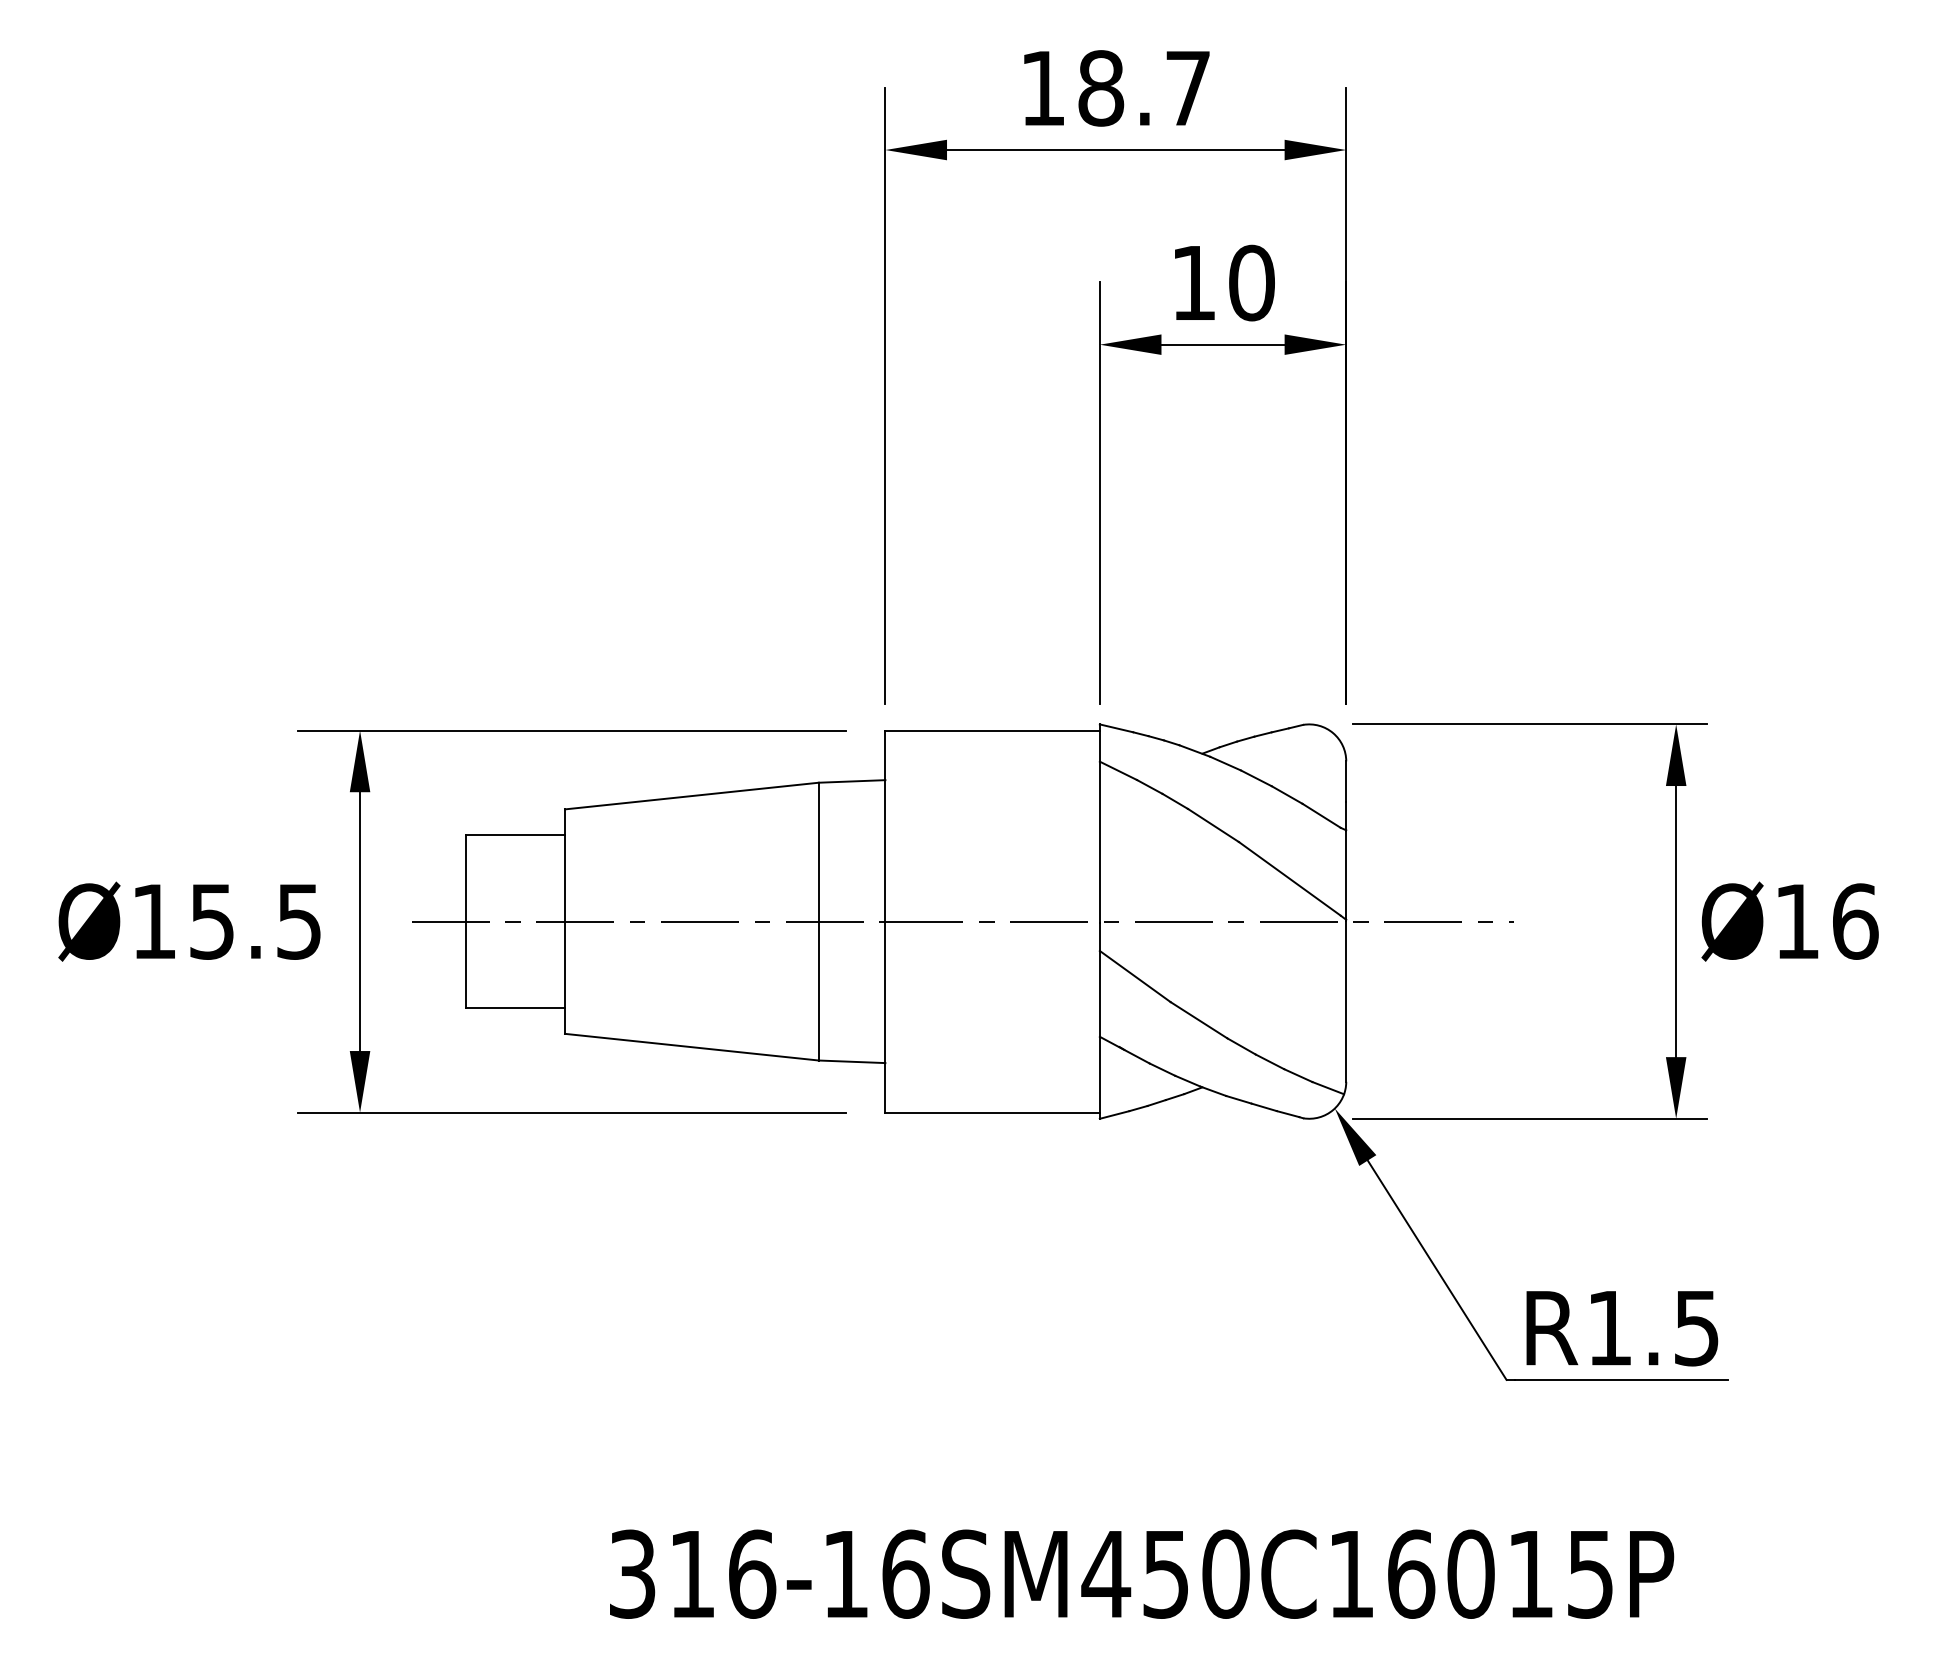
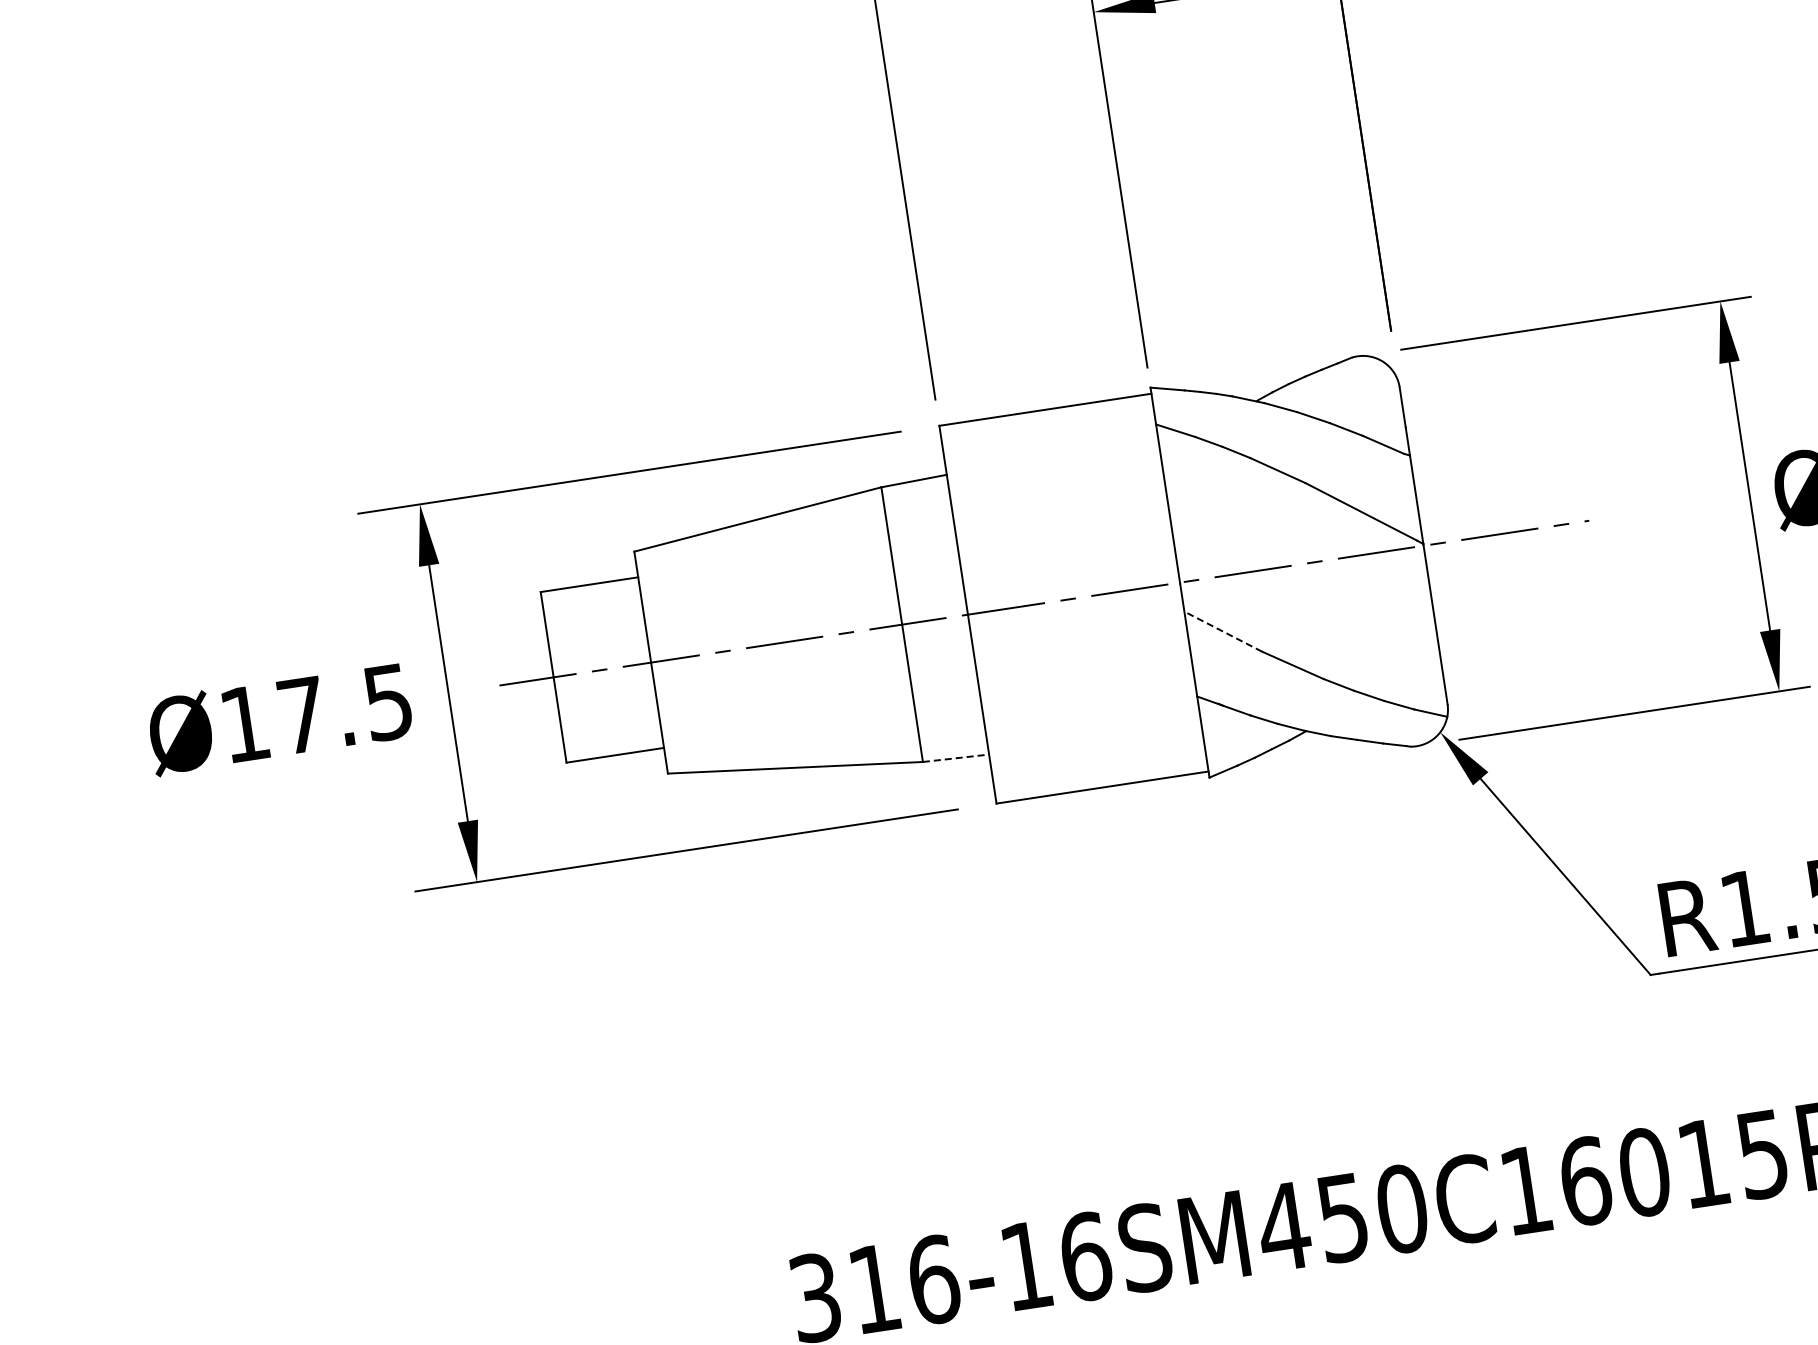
text: (211, 921) -> (301, 715), Ø15.5 -> Ø17.5
line: (1135, 976) -> (1223, 631), solid -> dashed
line: (852, 1061) -> (956, 757), solid -> dashed

